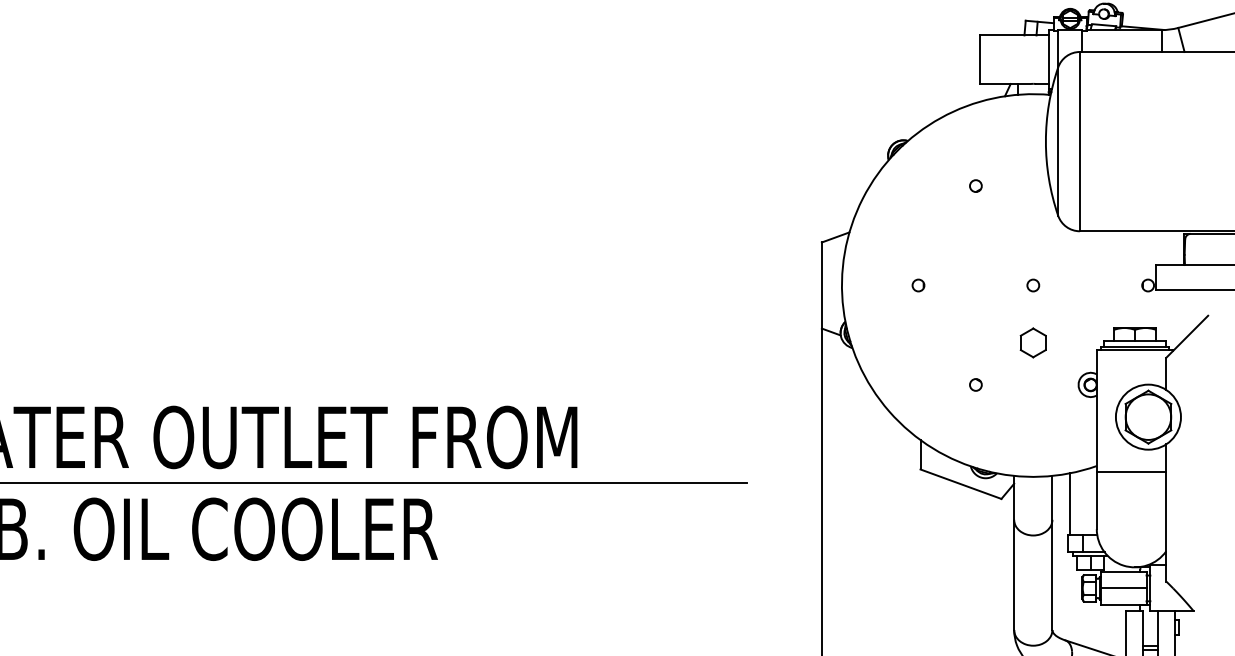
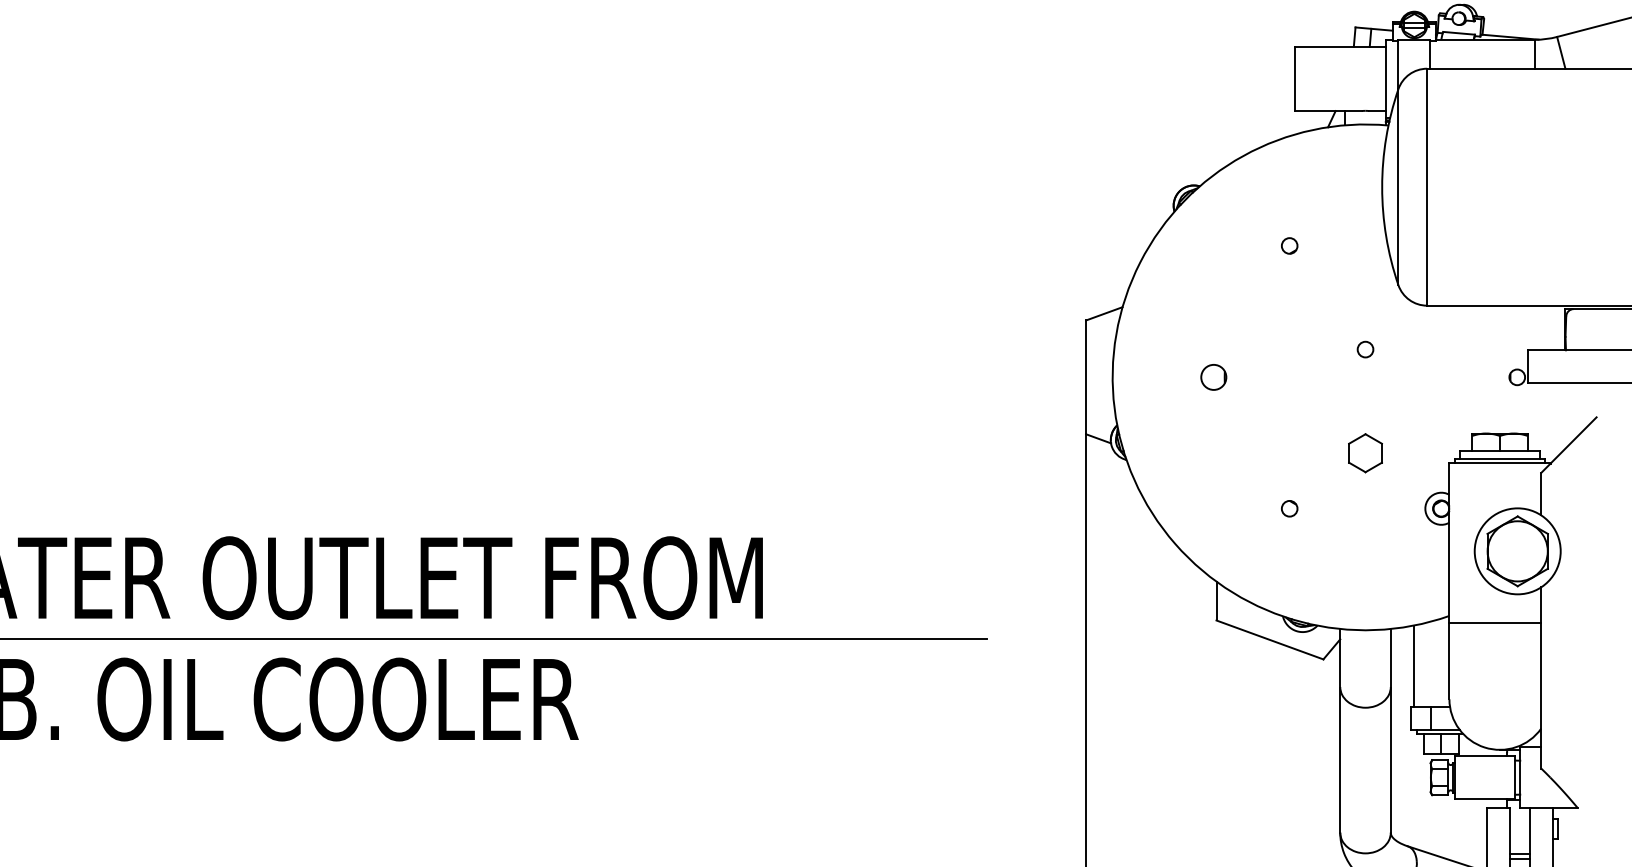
part: (918, 285) -> (1213, 377), size x1.6
circle: (1033, 285) -> (1365, 349), moved
line: (1123, 588) -> (1484, 777), removed

